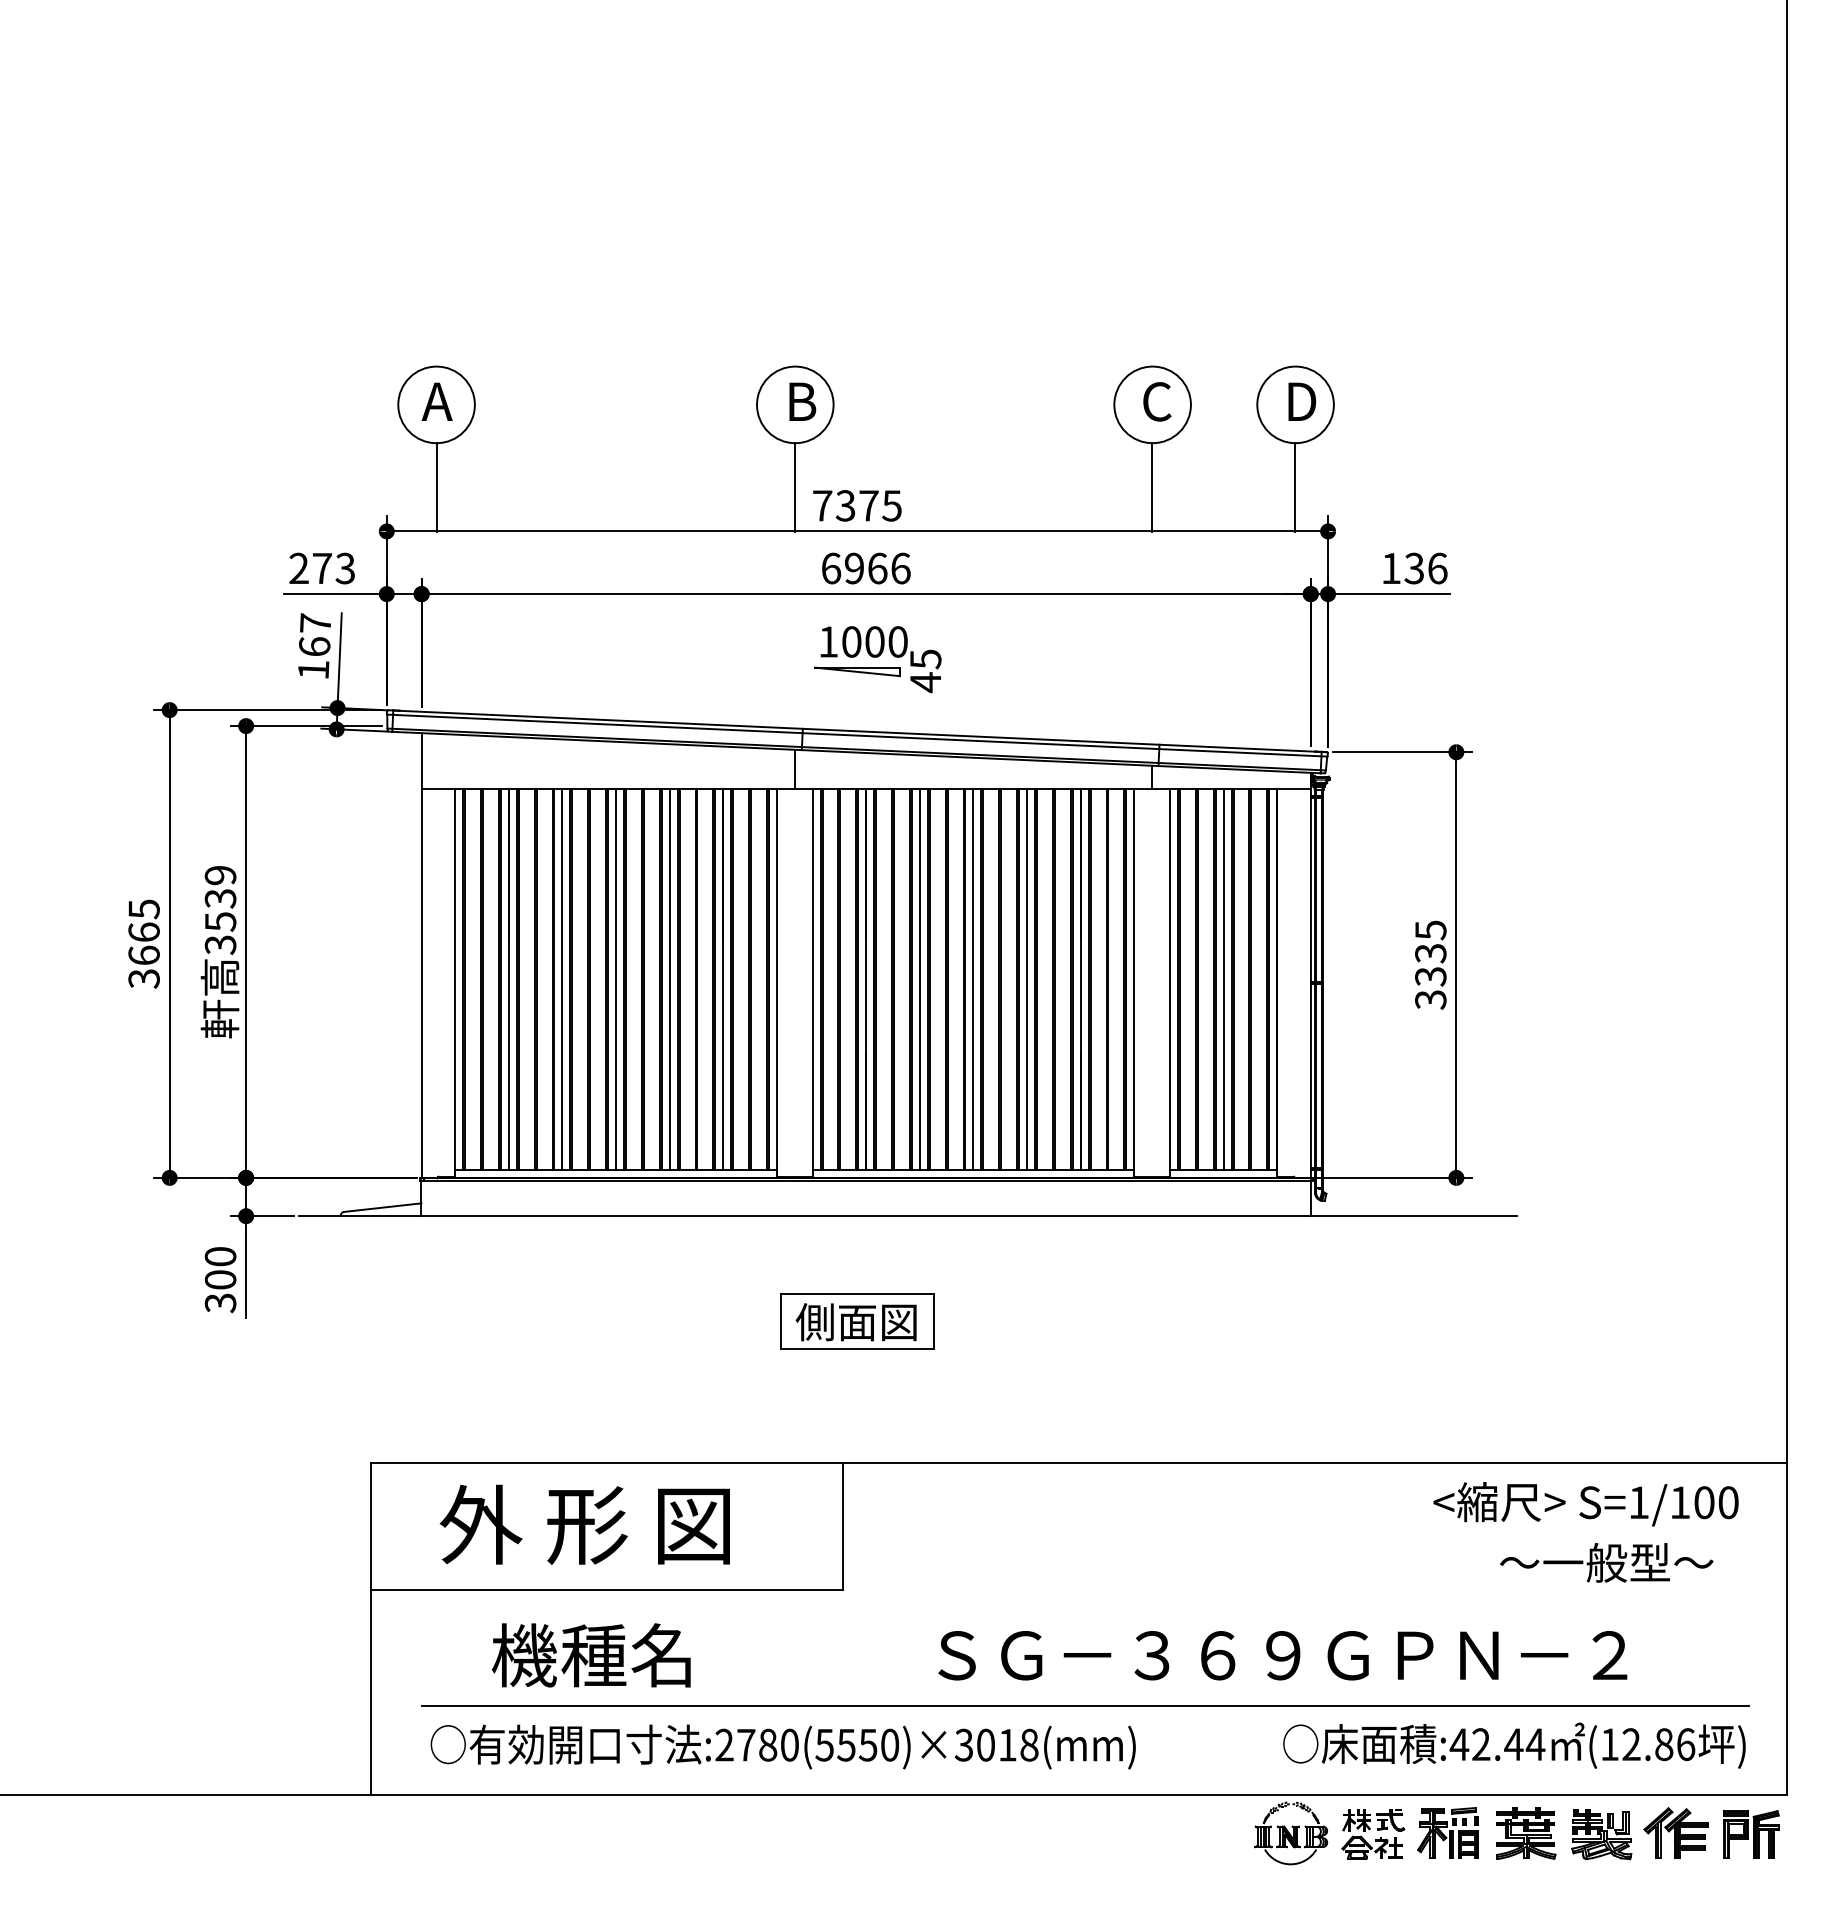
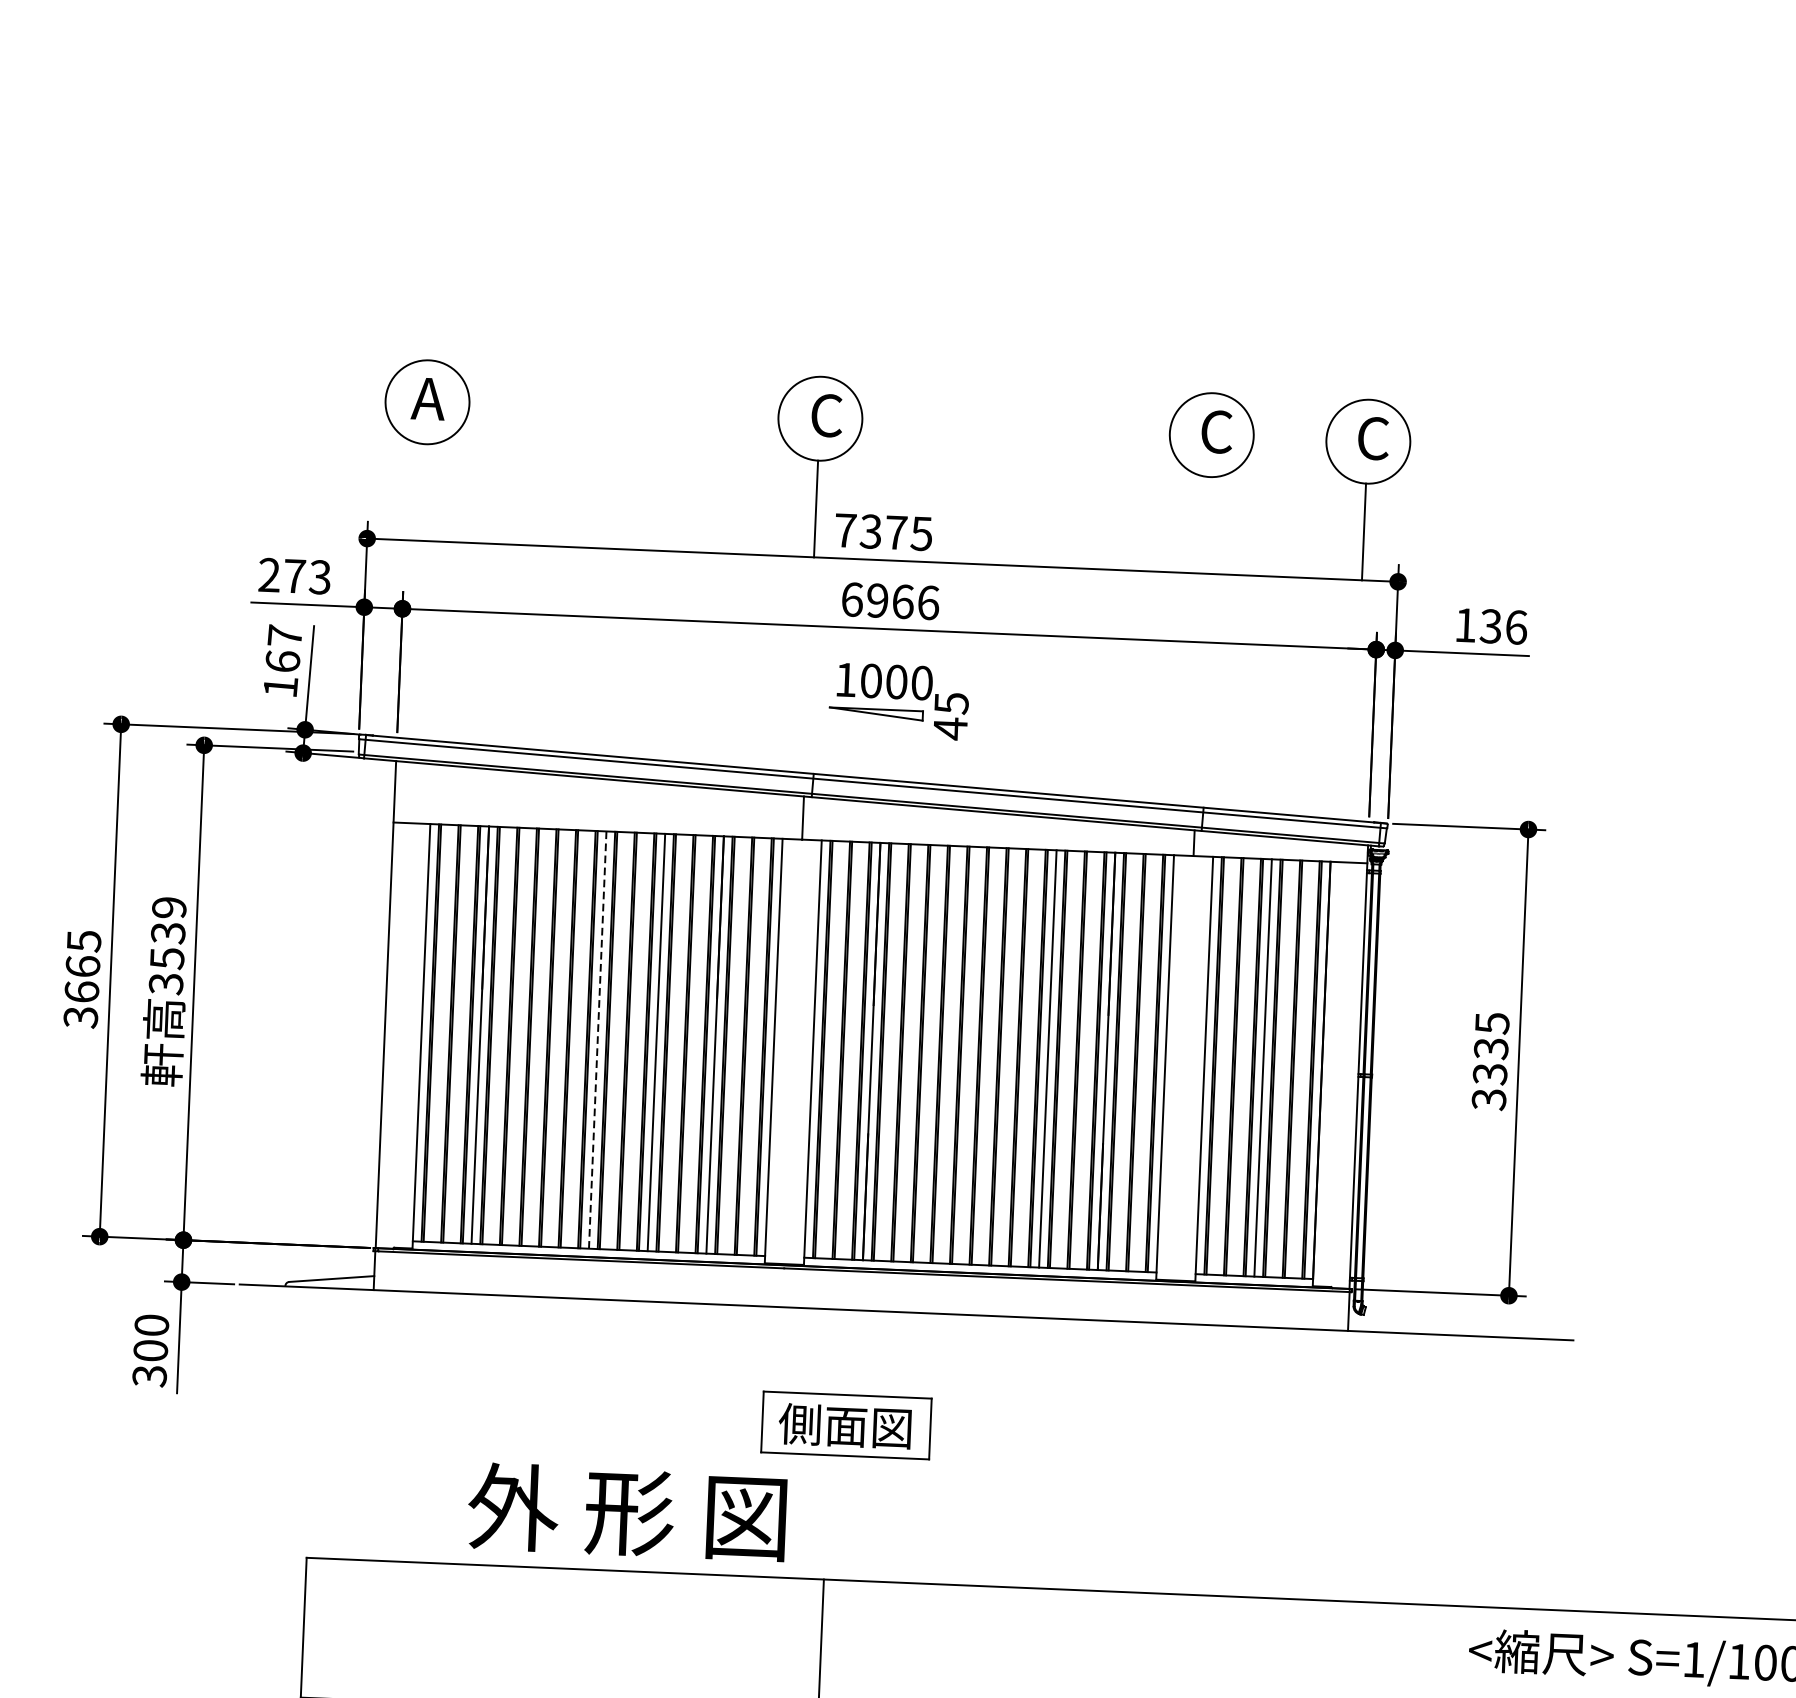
text: (801, 401) -> (827, 415), B -> C
text: (1301, 401) -> (1374, 438), D -> C
line: (437, 487) -> (424, 492), removed
line: (1152, 487) -> (1207, 525), removed
line: (562, 979) -> (539, 1037), removed
line: (919, 979) -> (930, 1053), removed
line: (973, 979) -> (989, 1056), removed
line: (616, 980) -> (598, 1040), solid -> dashed
text: (584, 1524) -> (626, 1511), moved

